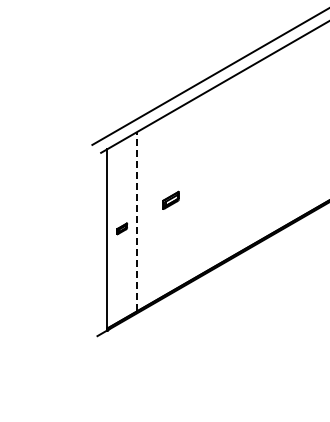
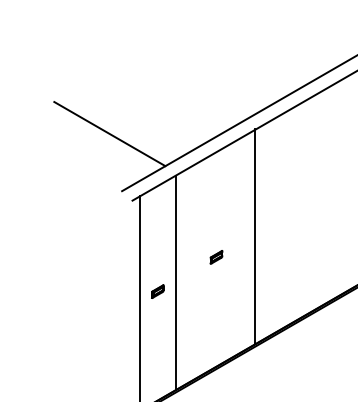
line: (81, 97) -> (109, 134), added
line: (203, 182) -> (255, 236), added
part: (171, 199) -> (216, 256), size x0.62
line: (137, 221) -> (176, 282), dashed -> solid

